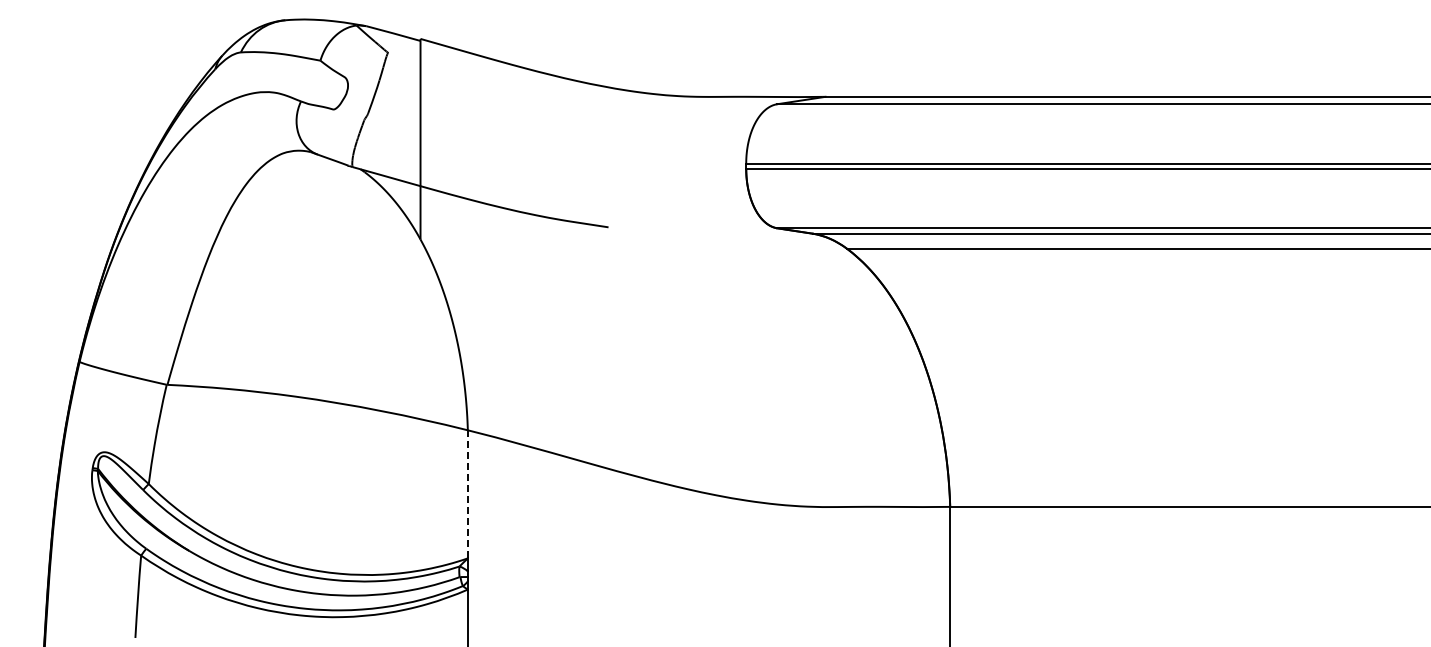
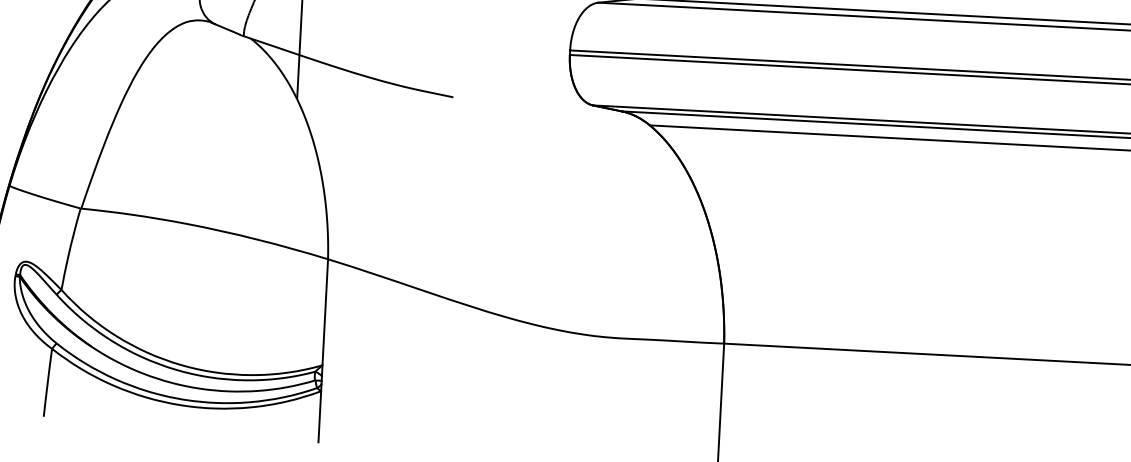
line: (467, 493) -> (325, 311), dashed -> solid

